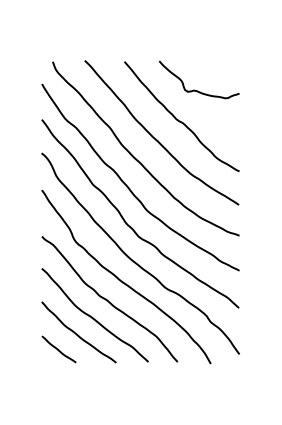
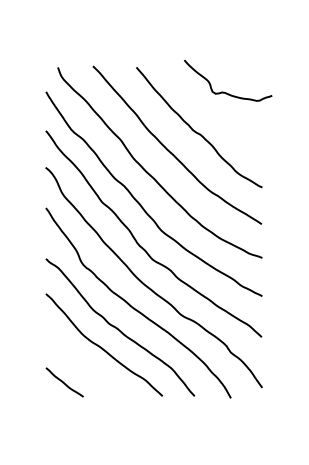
curve: (194, 89) -> (222, 91), moved
curve: (77, 333) -> (84, 364), removed

